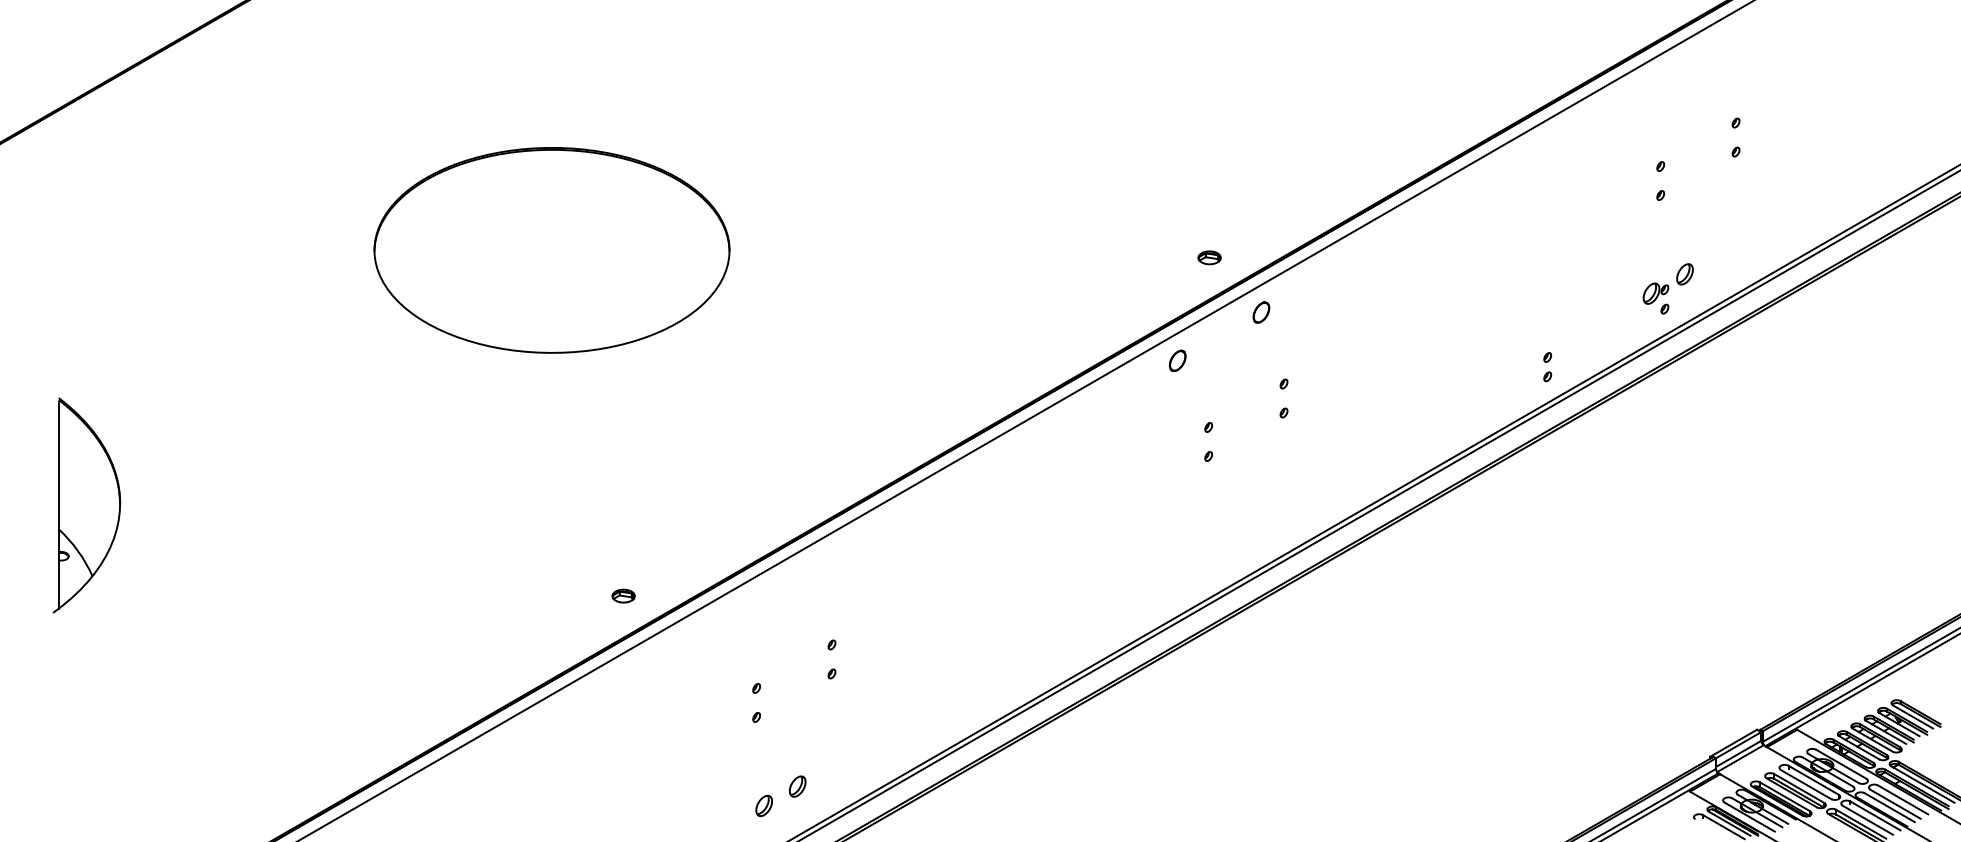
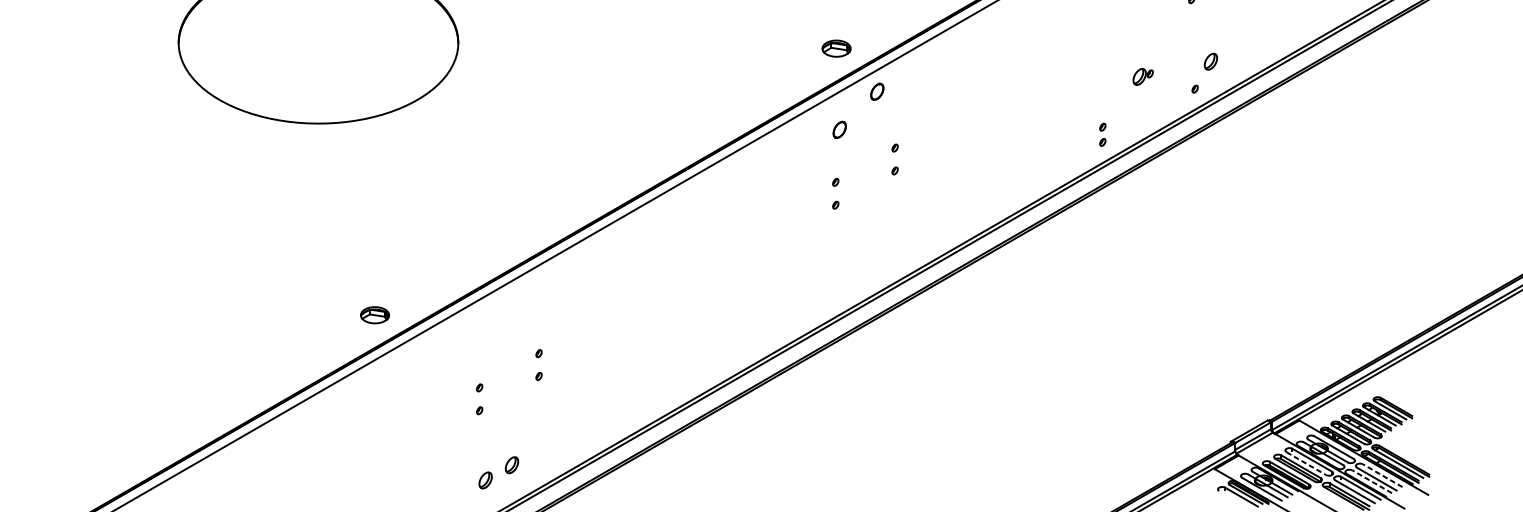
part: (1209, 257) -> (836, 48), size x1.6
part: (1655, 293) -> (1142, 76), moved
part: (1177, 360) -> (839, 129), moved
part: (623, 595) -> (374, 314), size x1.6
line: (1806, 784) -> (1306, 463), solid -> dashed
line: (1903, 799) -> (1383, 475), solid -> dashed
line: (1889, 807) -> (1372, 481), solid -> dashed

